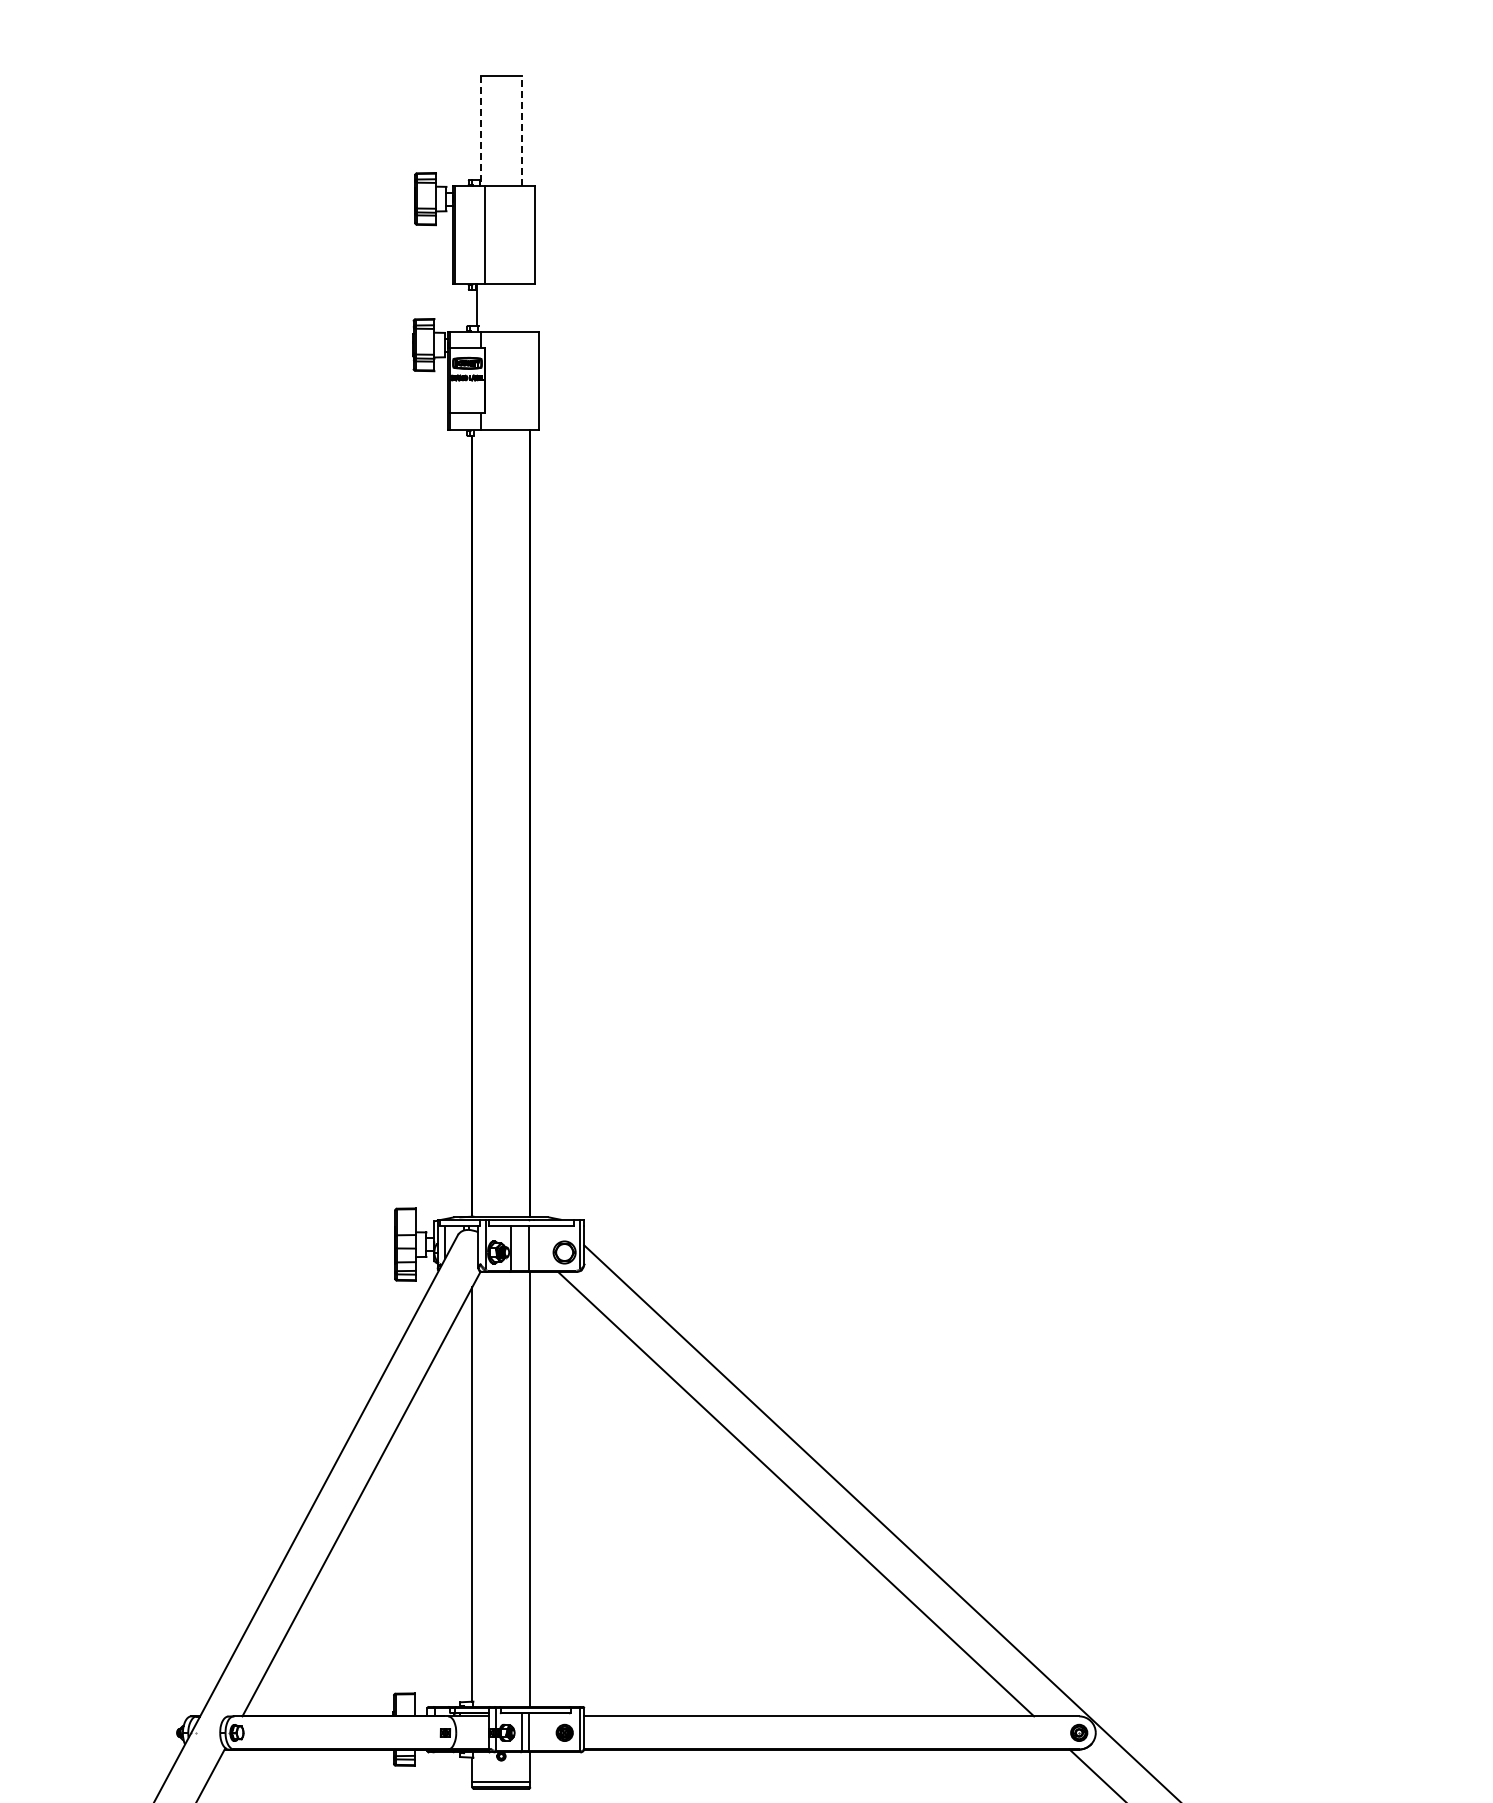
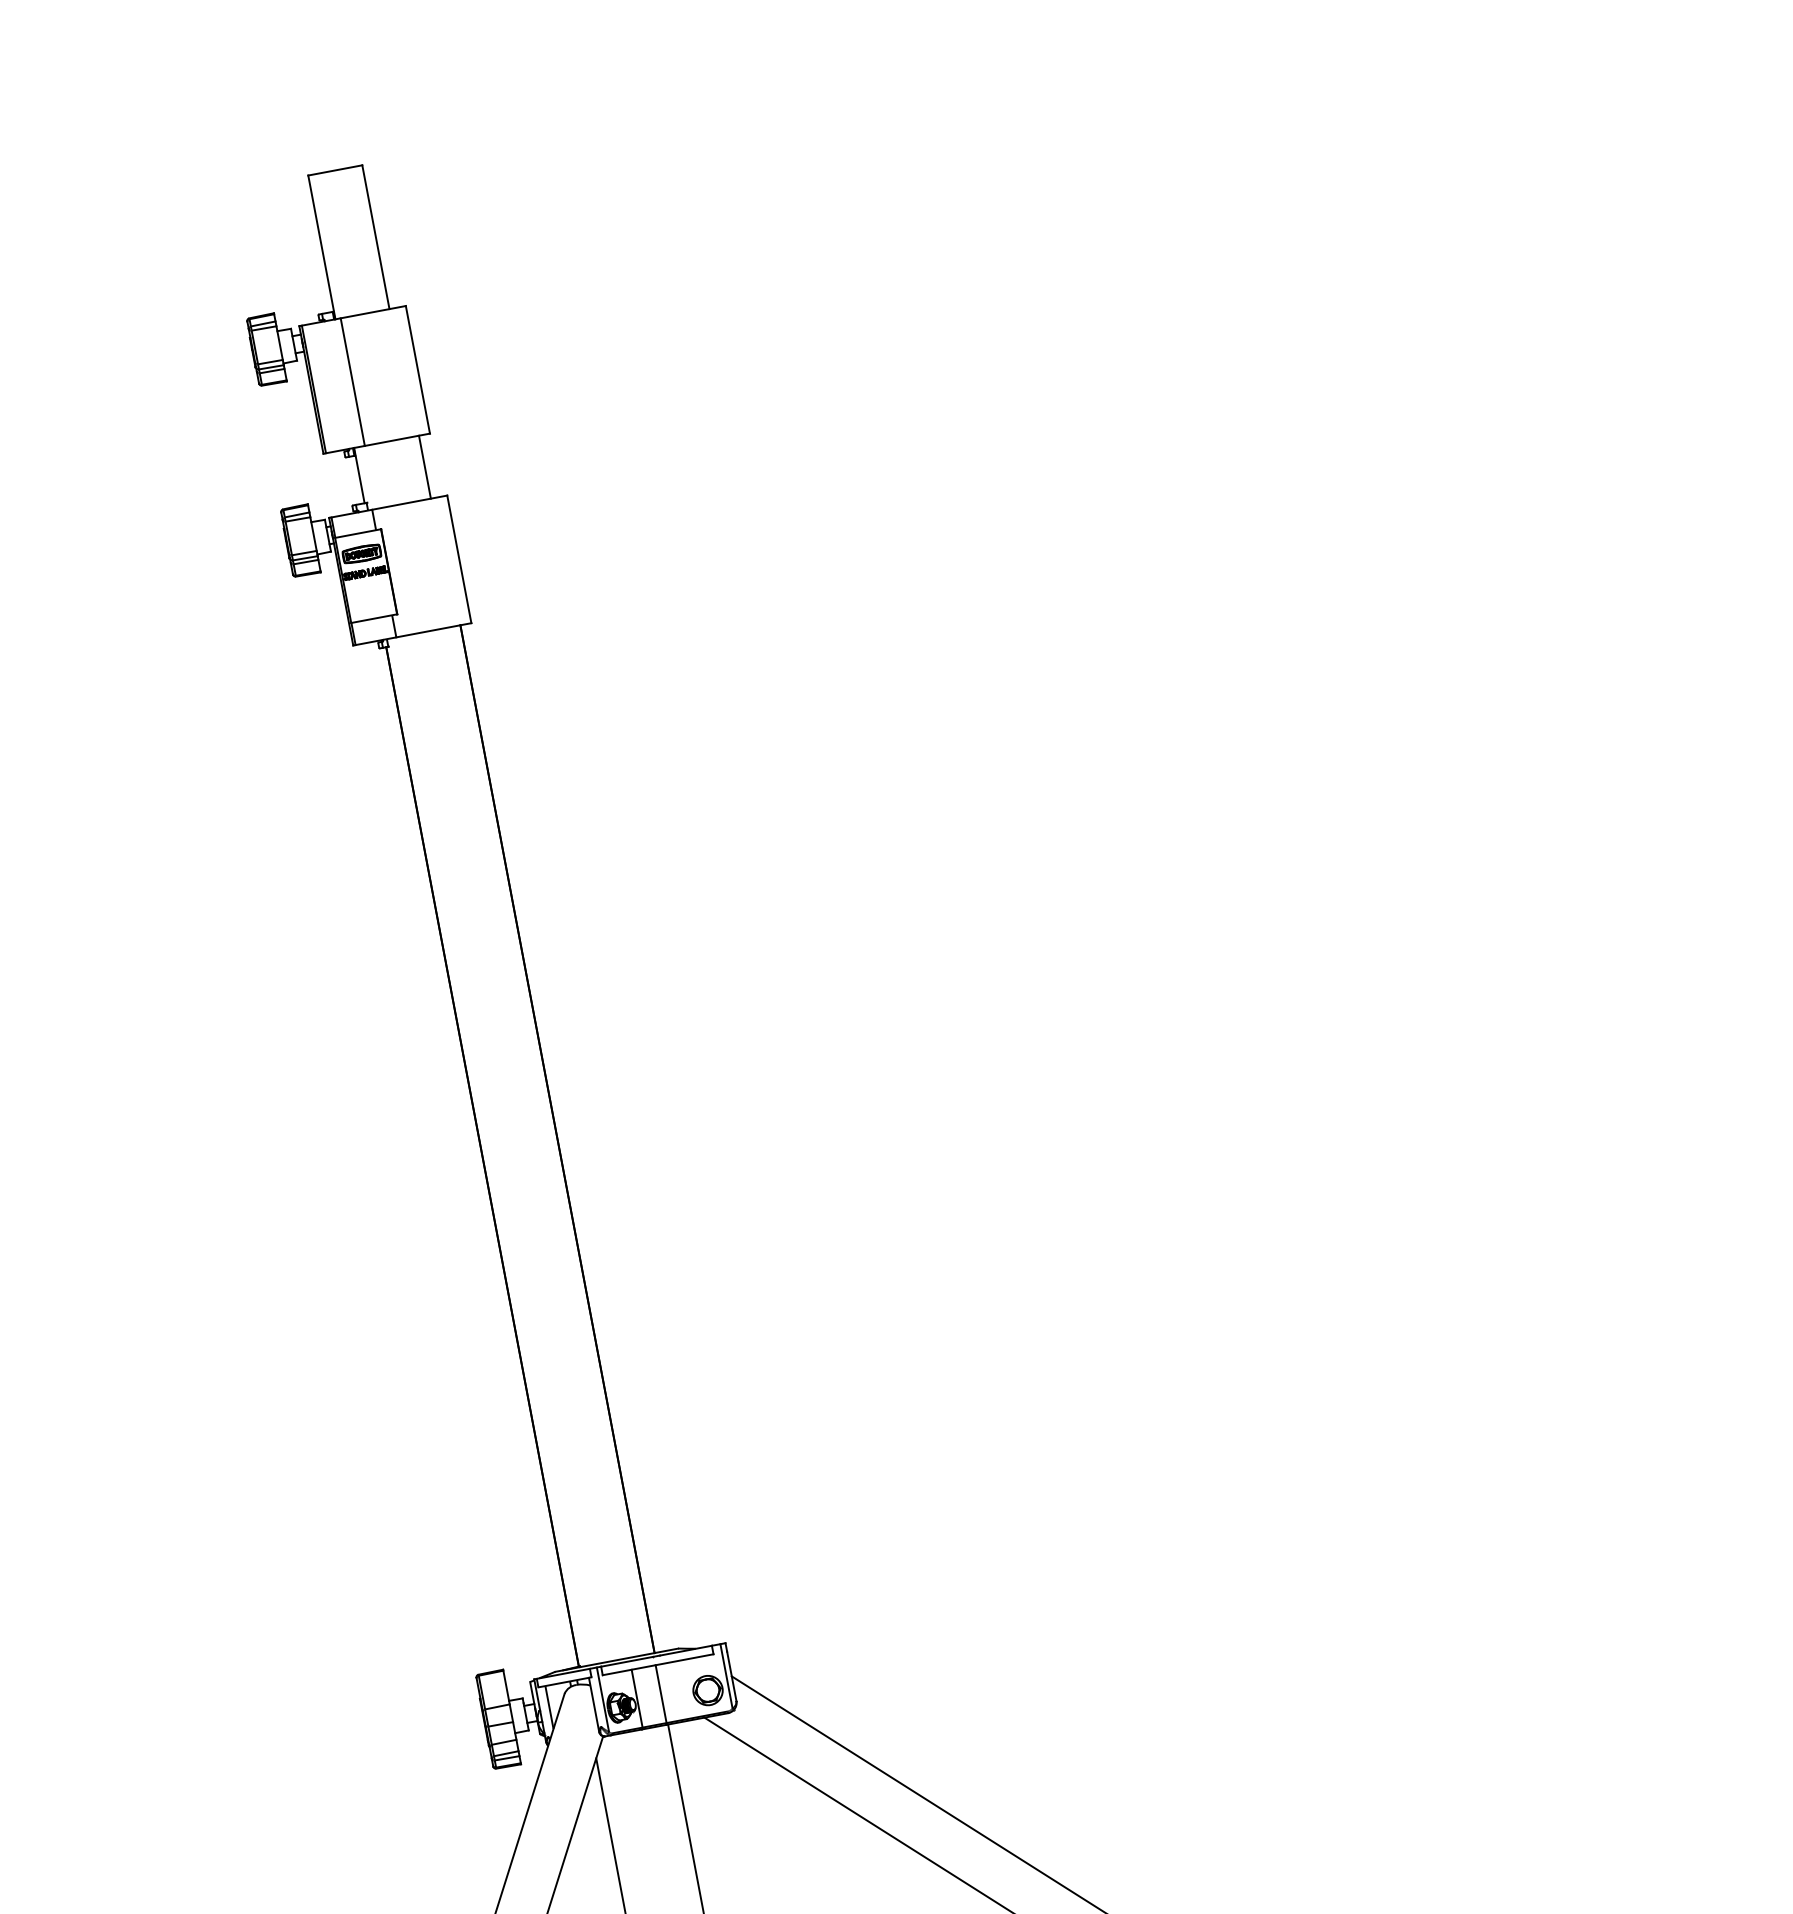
line: (522, 130) -> (376, 236), dashed -> solid
line: (480, 131) -> (321, 248), dashed -> solid
line: (526, 307) -> (425, 466), added

